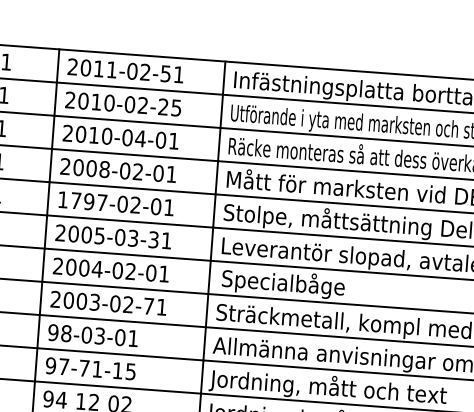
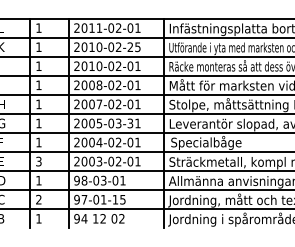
text: (166, 72) -> (130, 27), 2011-02-51 -> 2011-02-01
text: (140, 137) -> (118, 65), 2010-04-01 -> 2010-02-01
text: (76, 200) -> (84, 104), 1797-02-01 -> 2007-02-01
text: (148, 306) -> (130, 161), 2003-02-71 -> 2003-02-01
text: (84, 367) -> (96, 199), 97-71-15 -> 97-01-15

